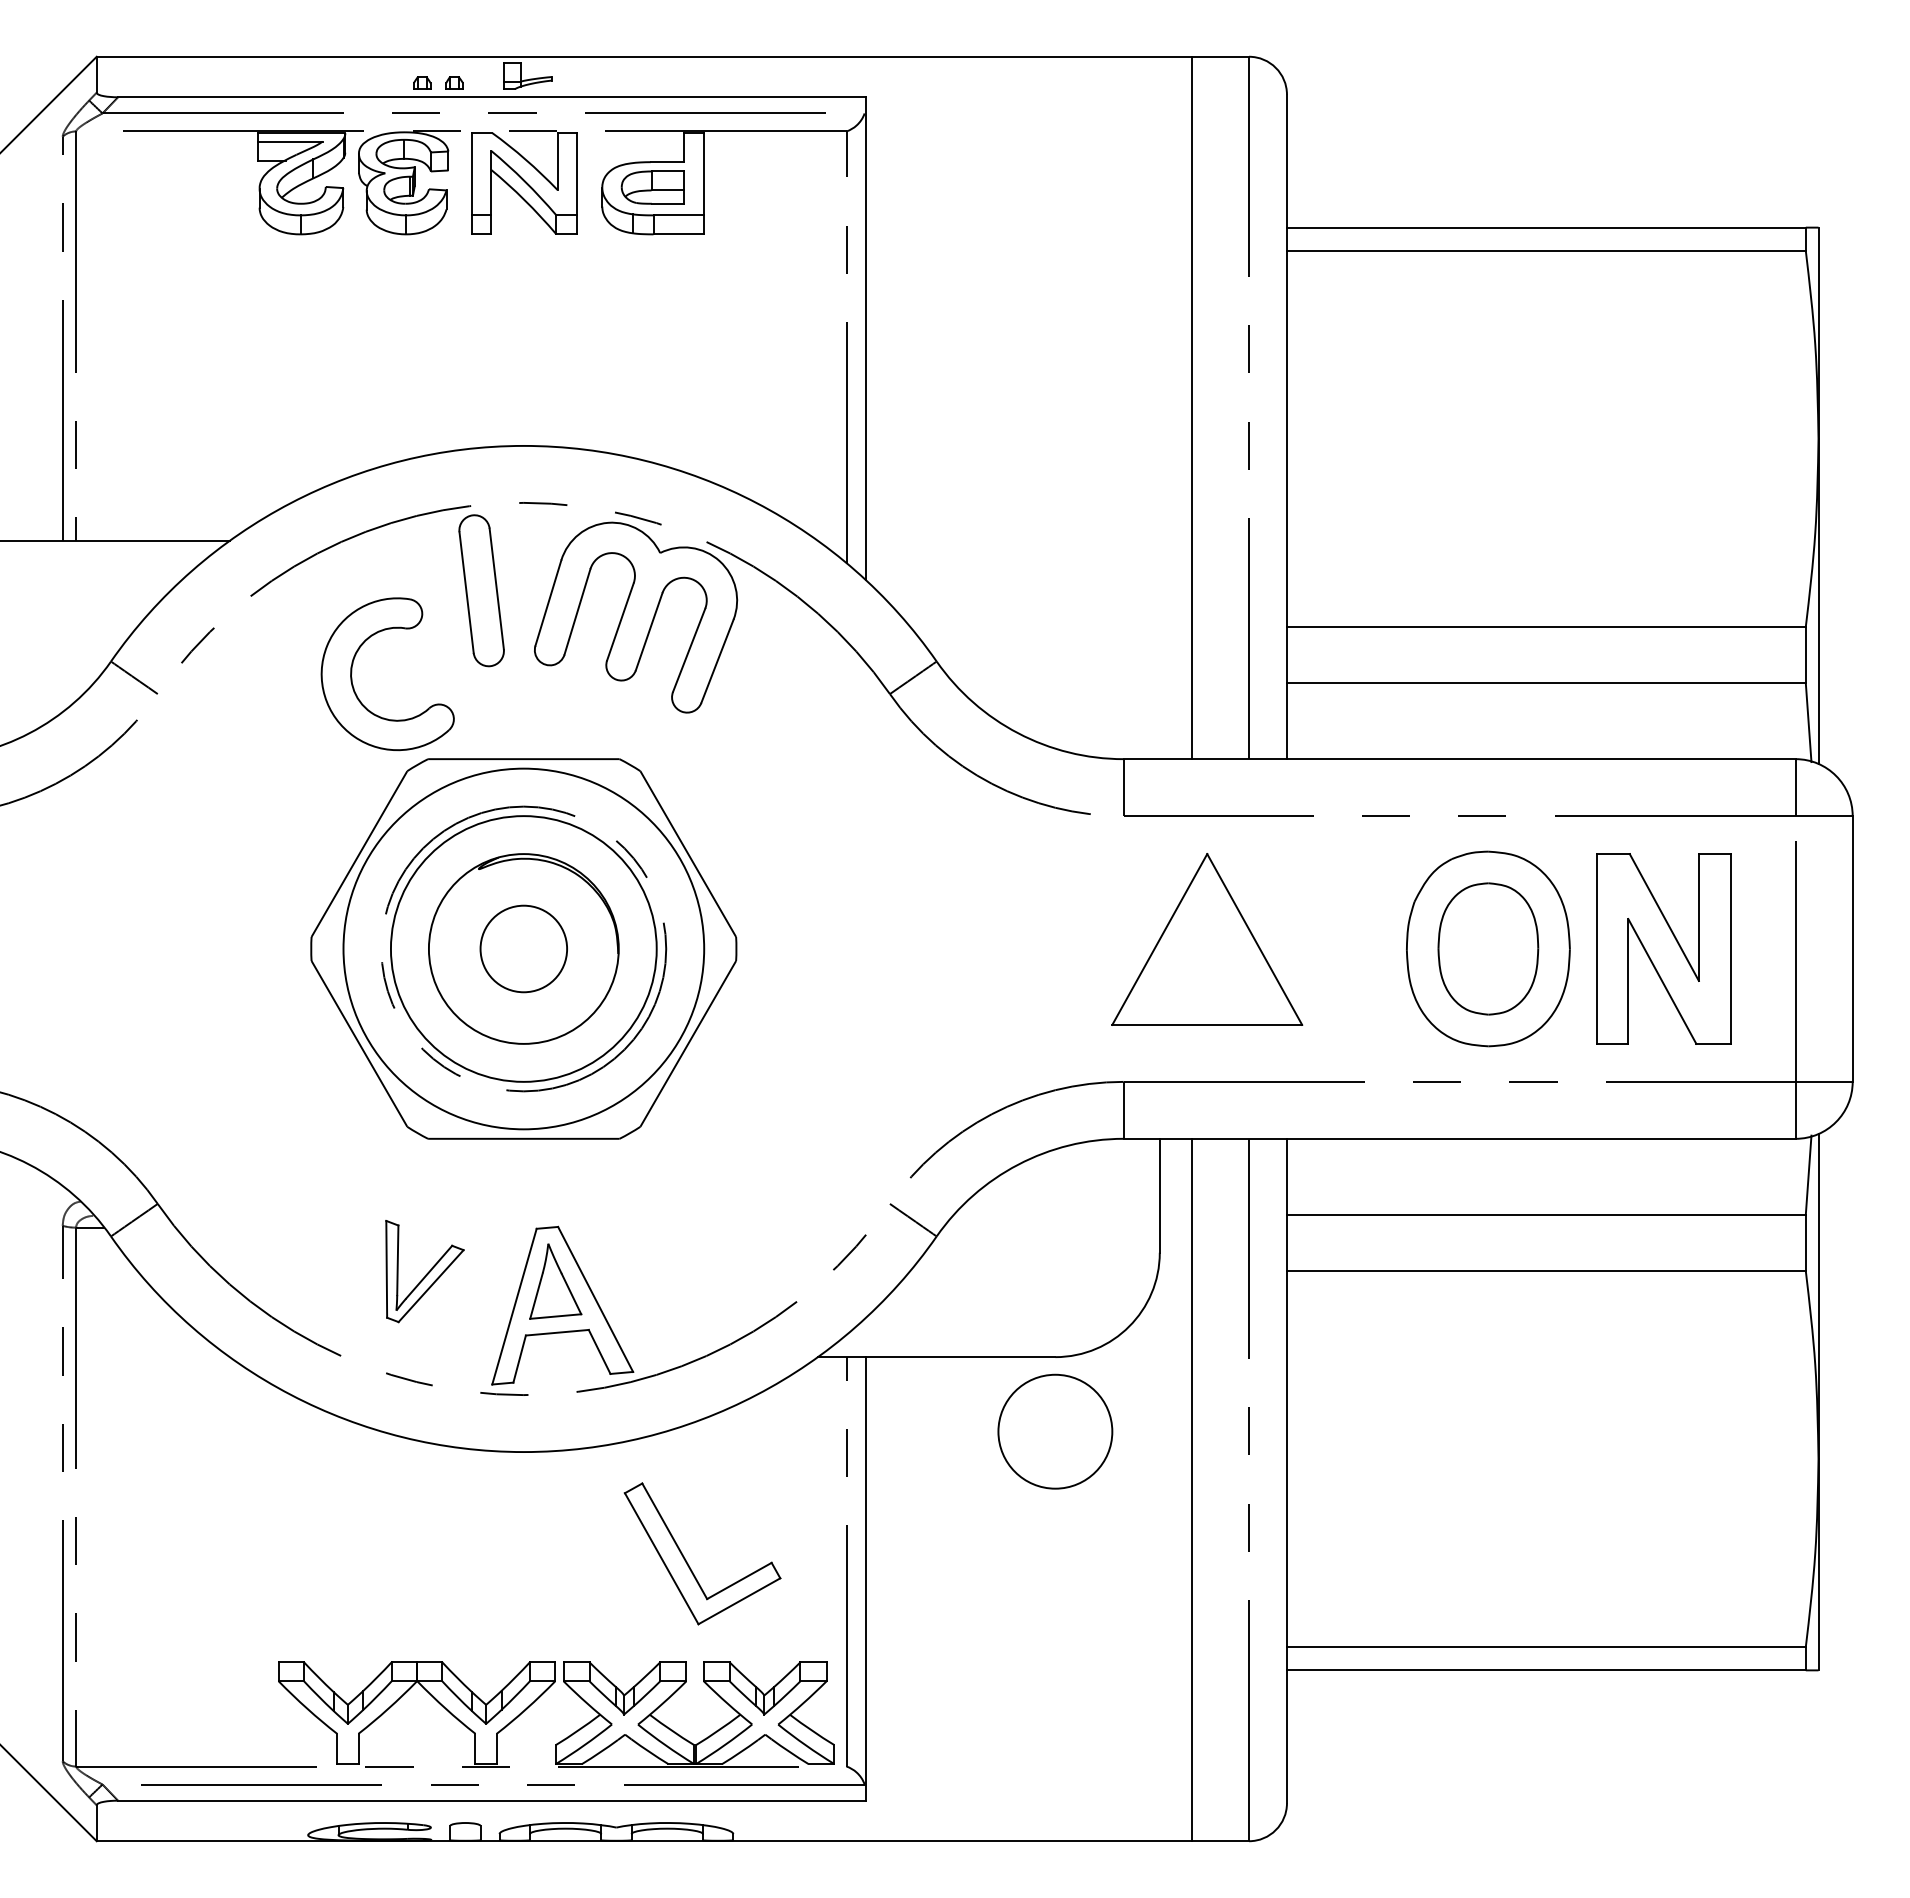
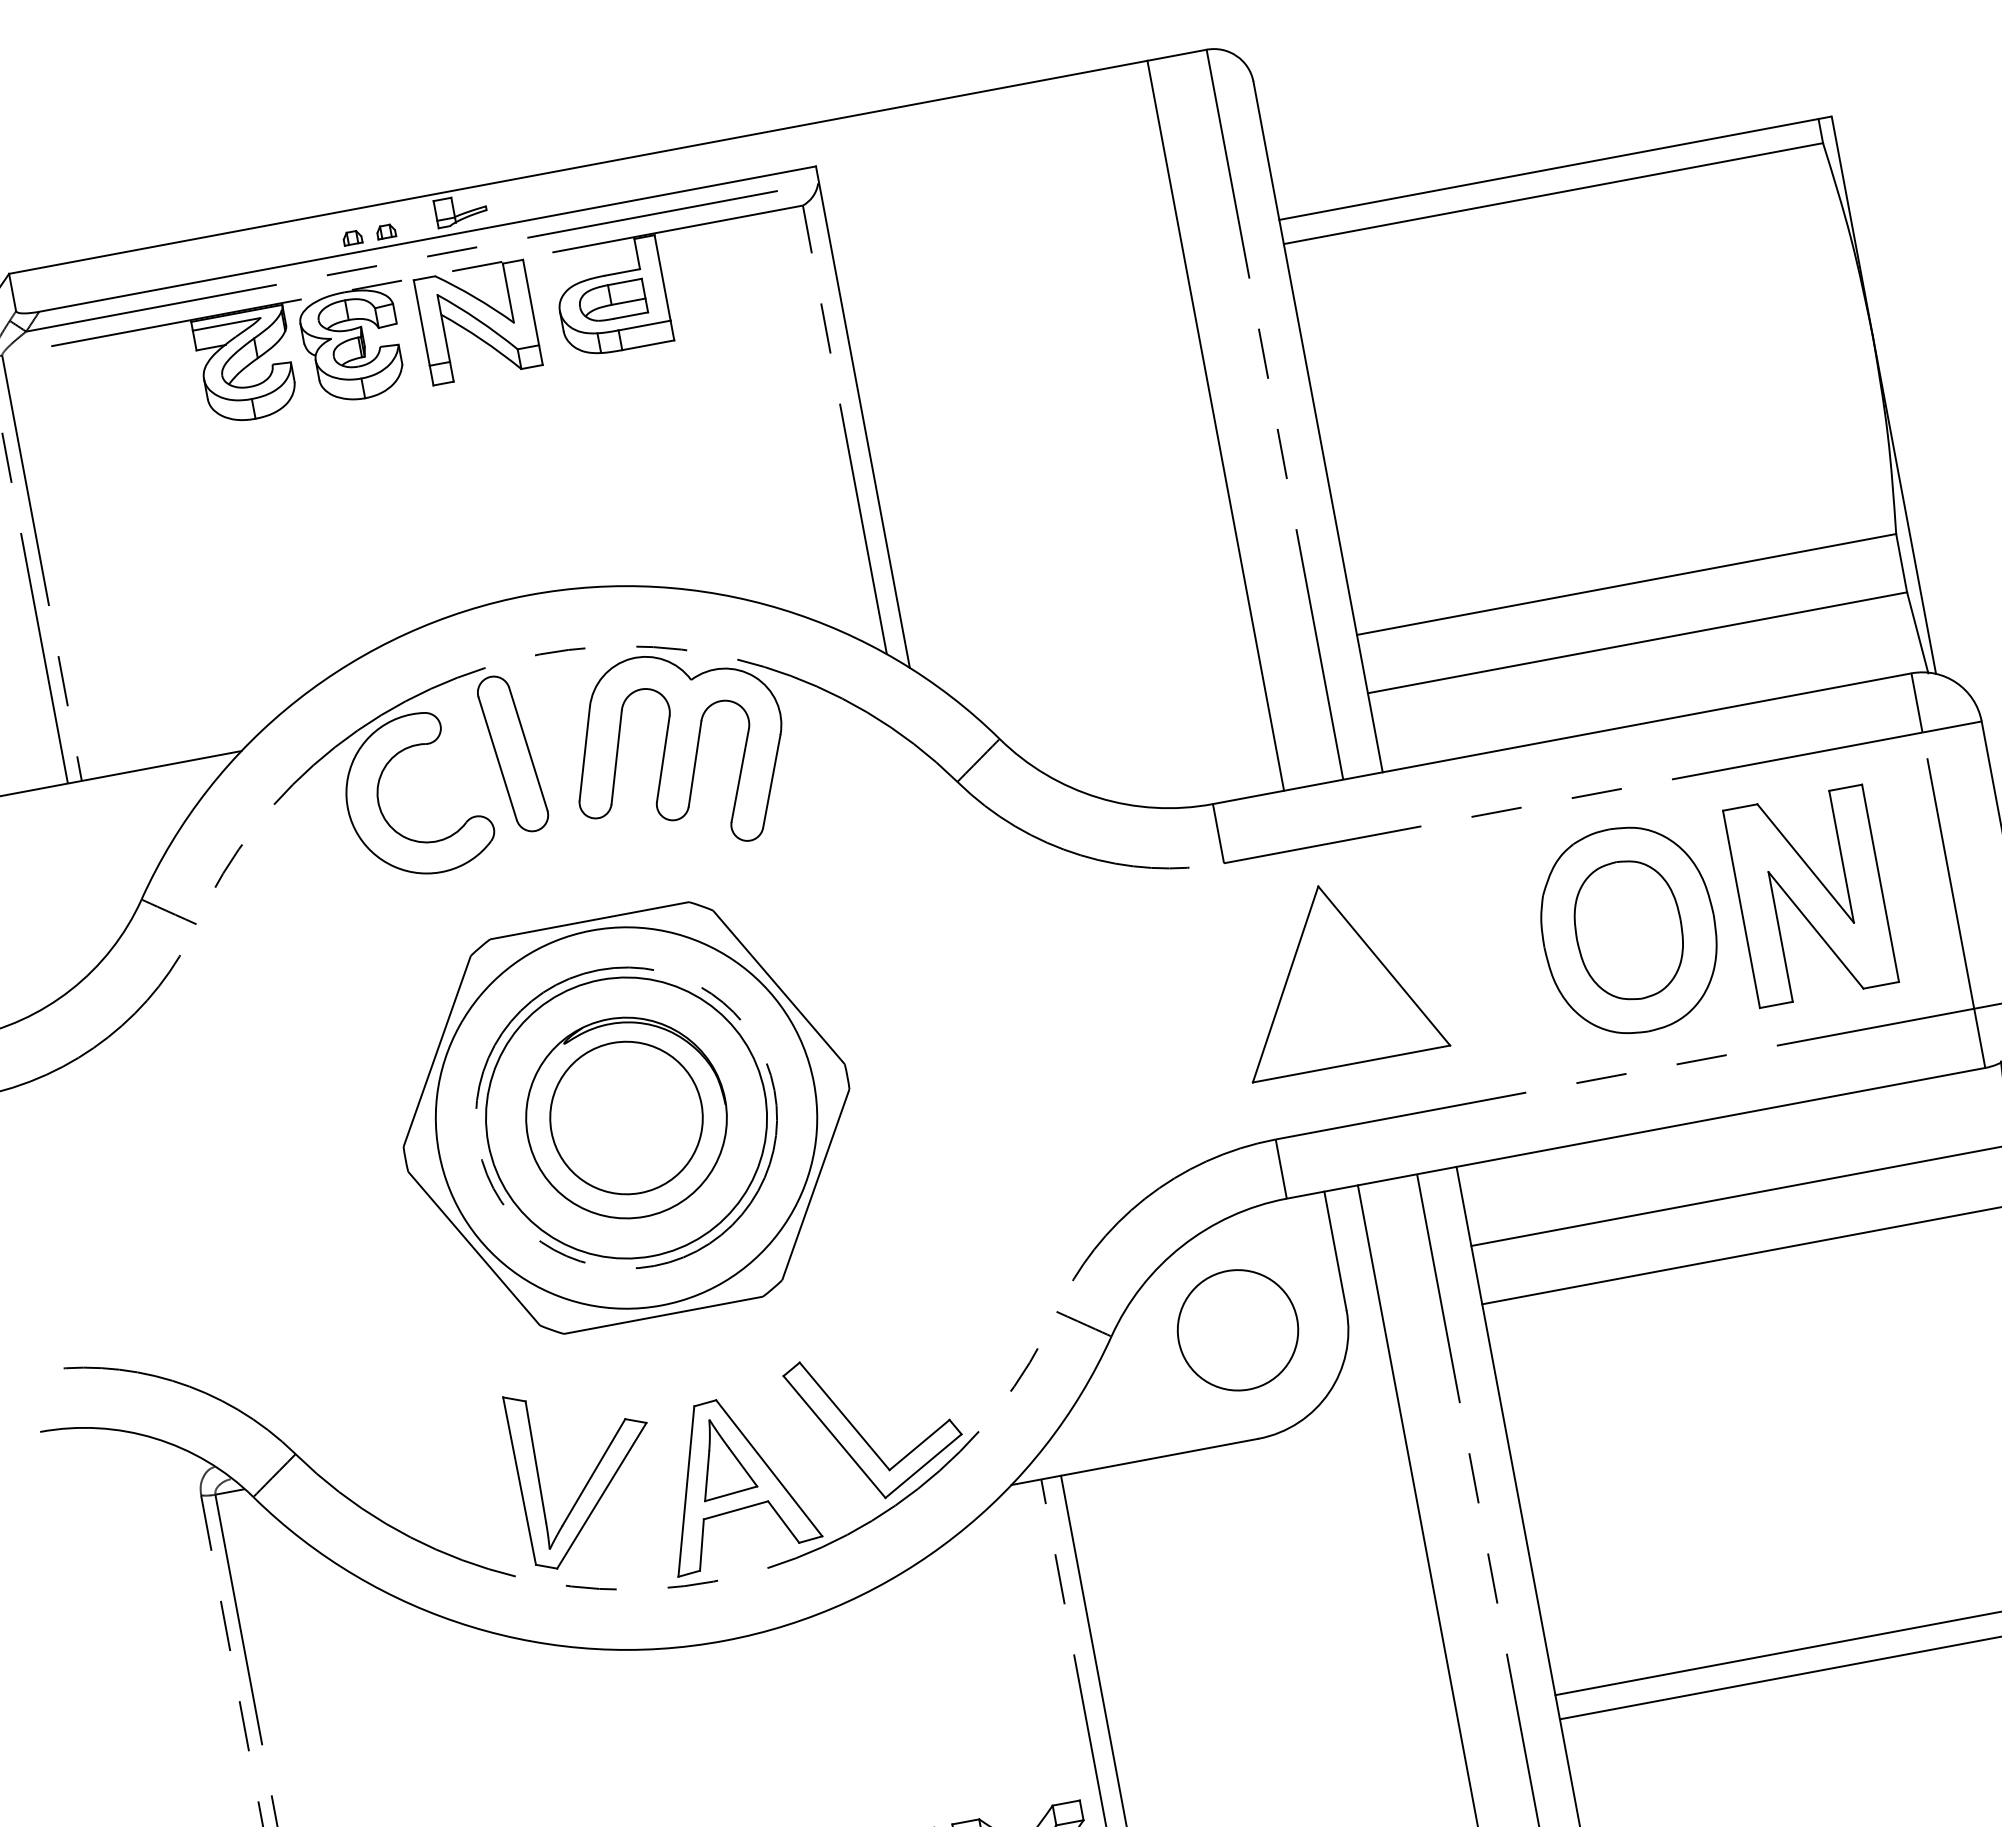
part: (352, 673) -> (379, 801), moved
circle: (523, 948) -> (626, 1117), size x1.67
part: (424, 1271) -> (586, 1472), size x1.67
circle: (1055, 1431) -> (1238, 1330), moved
part: (687, 1561) -> (861, 1434), moved

